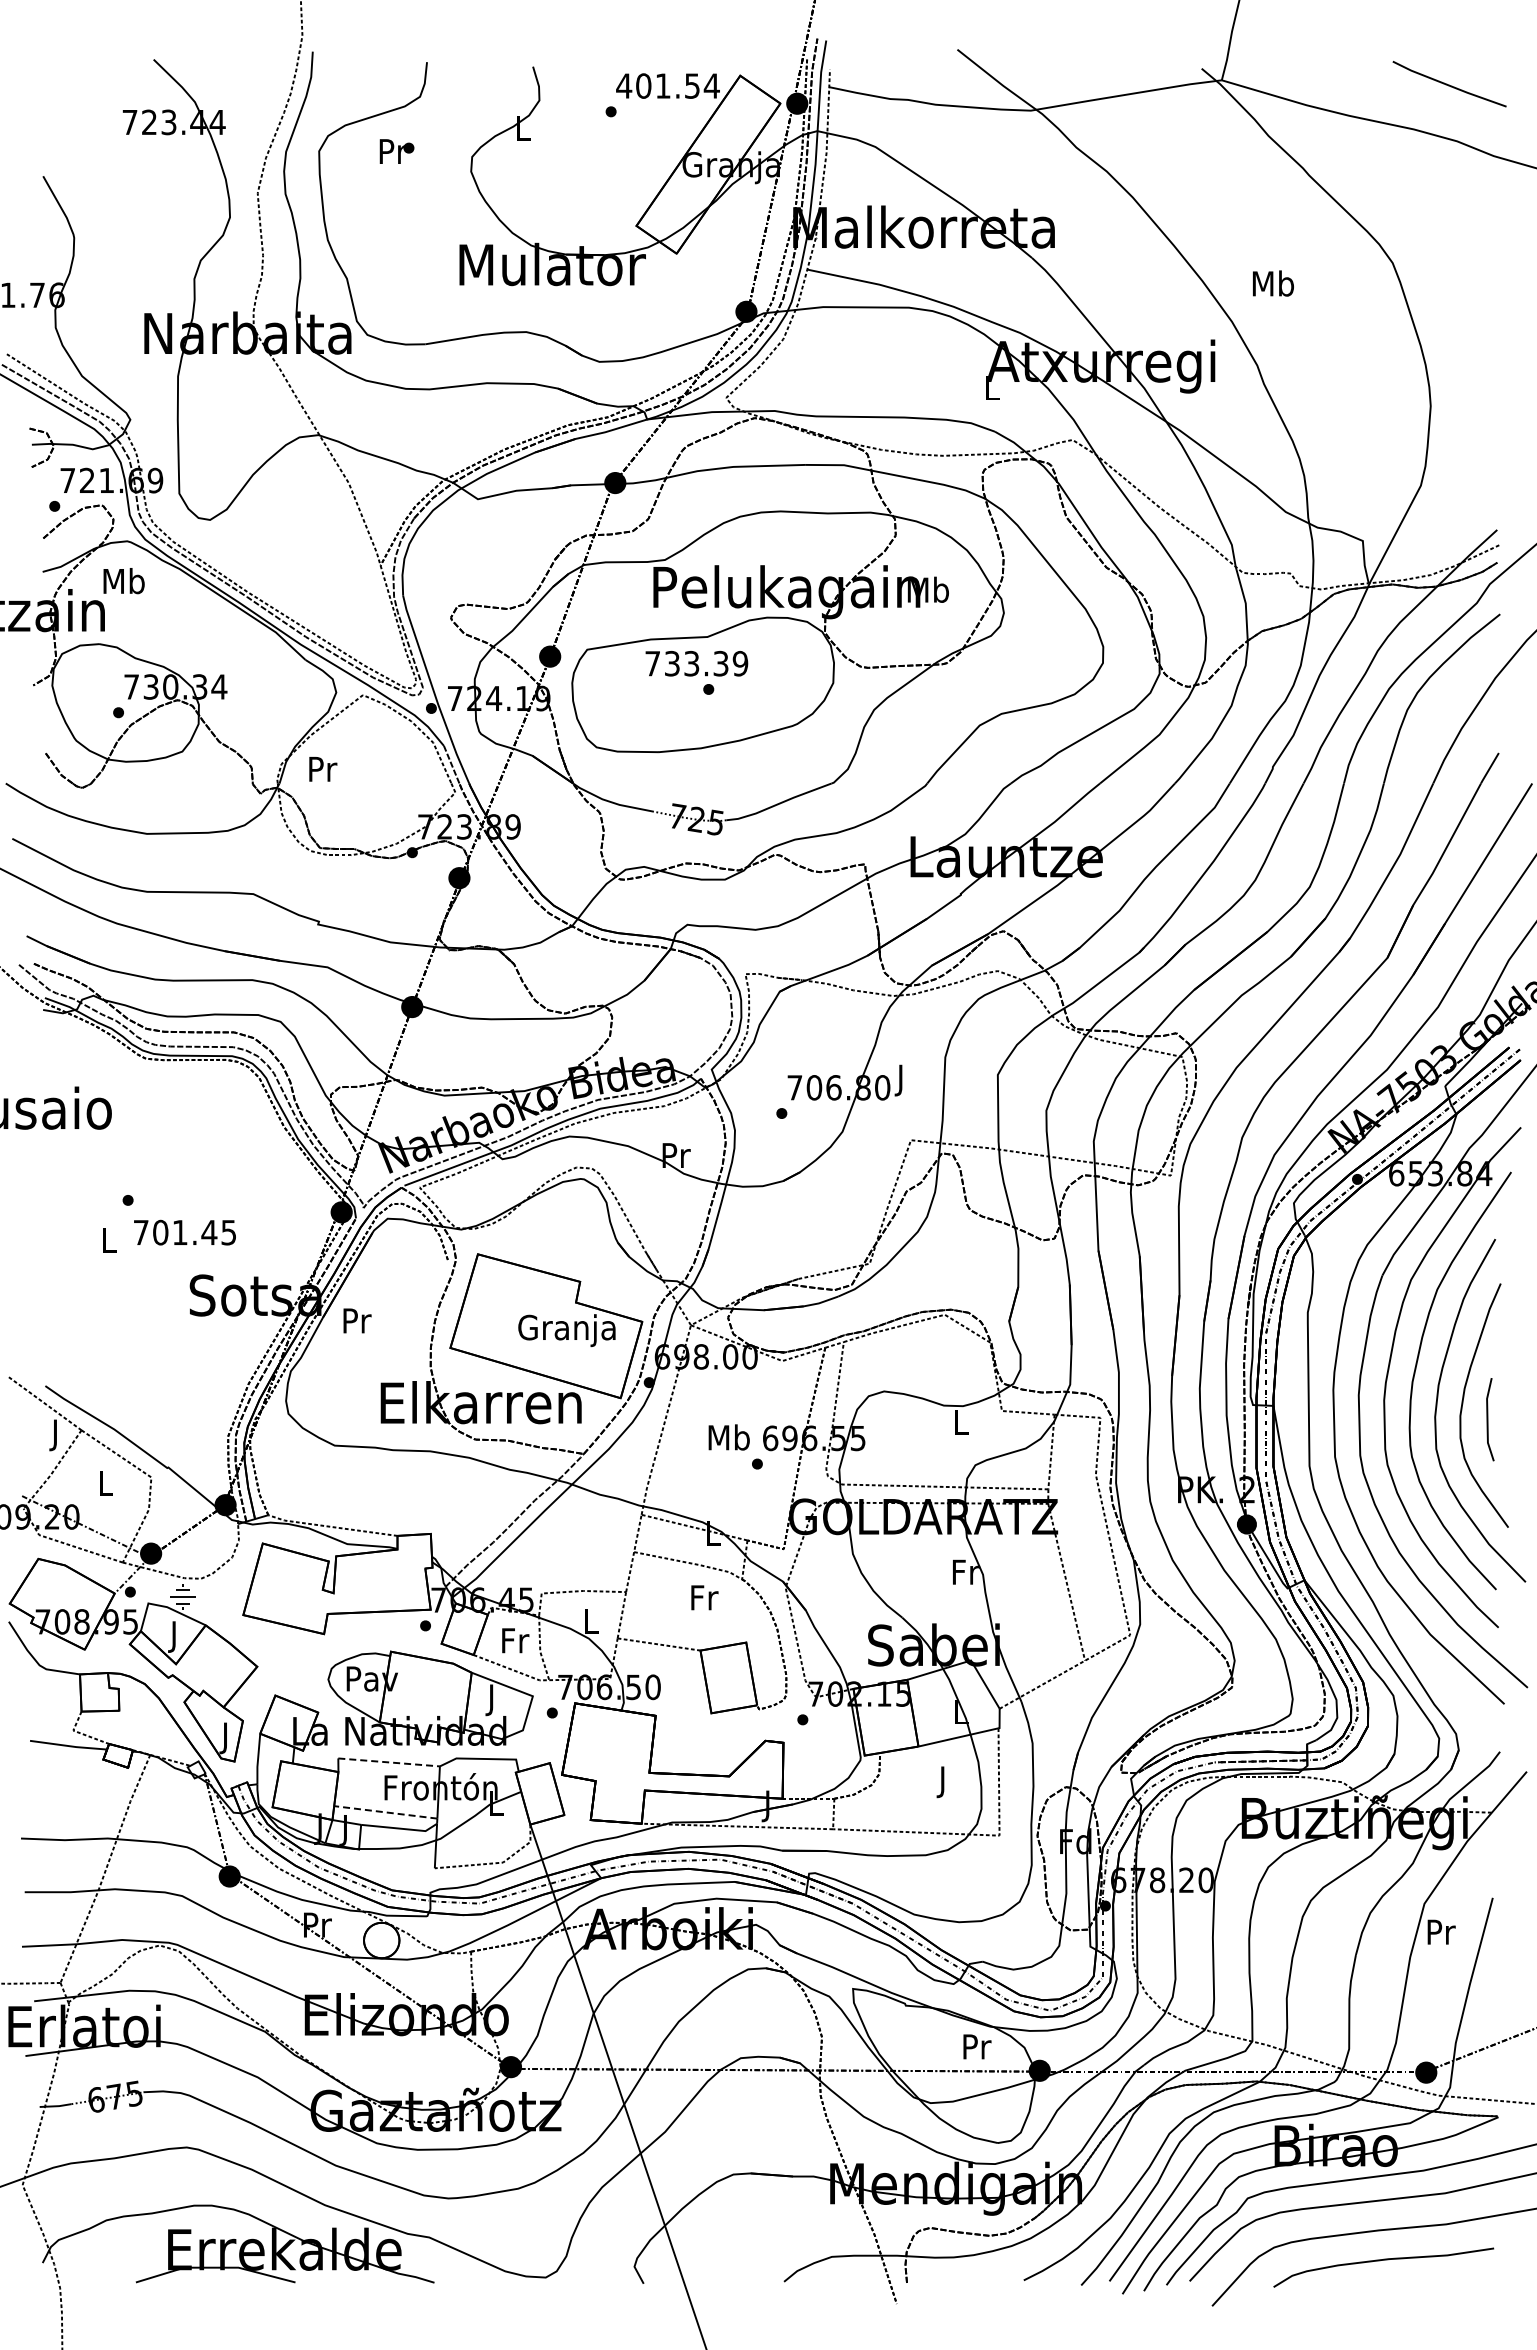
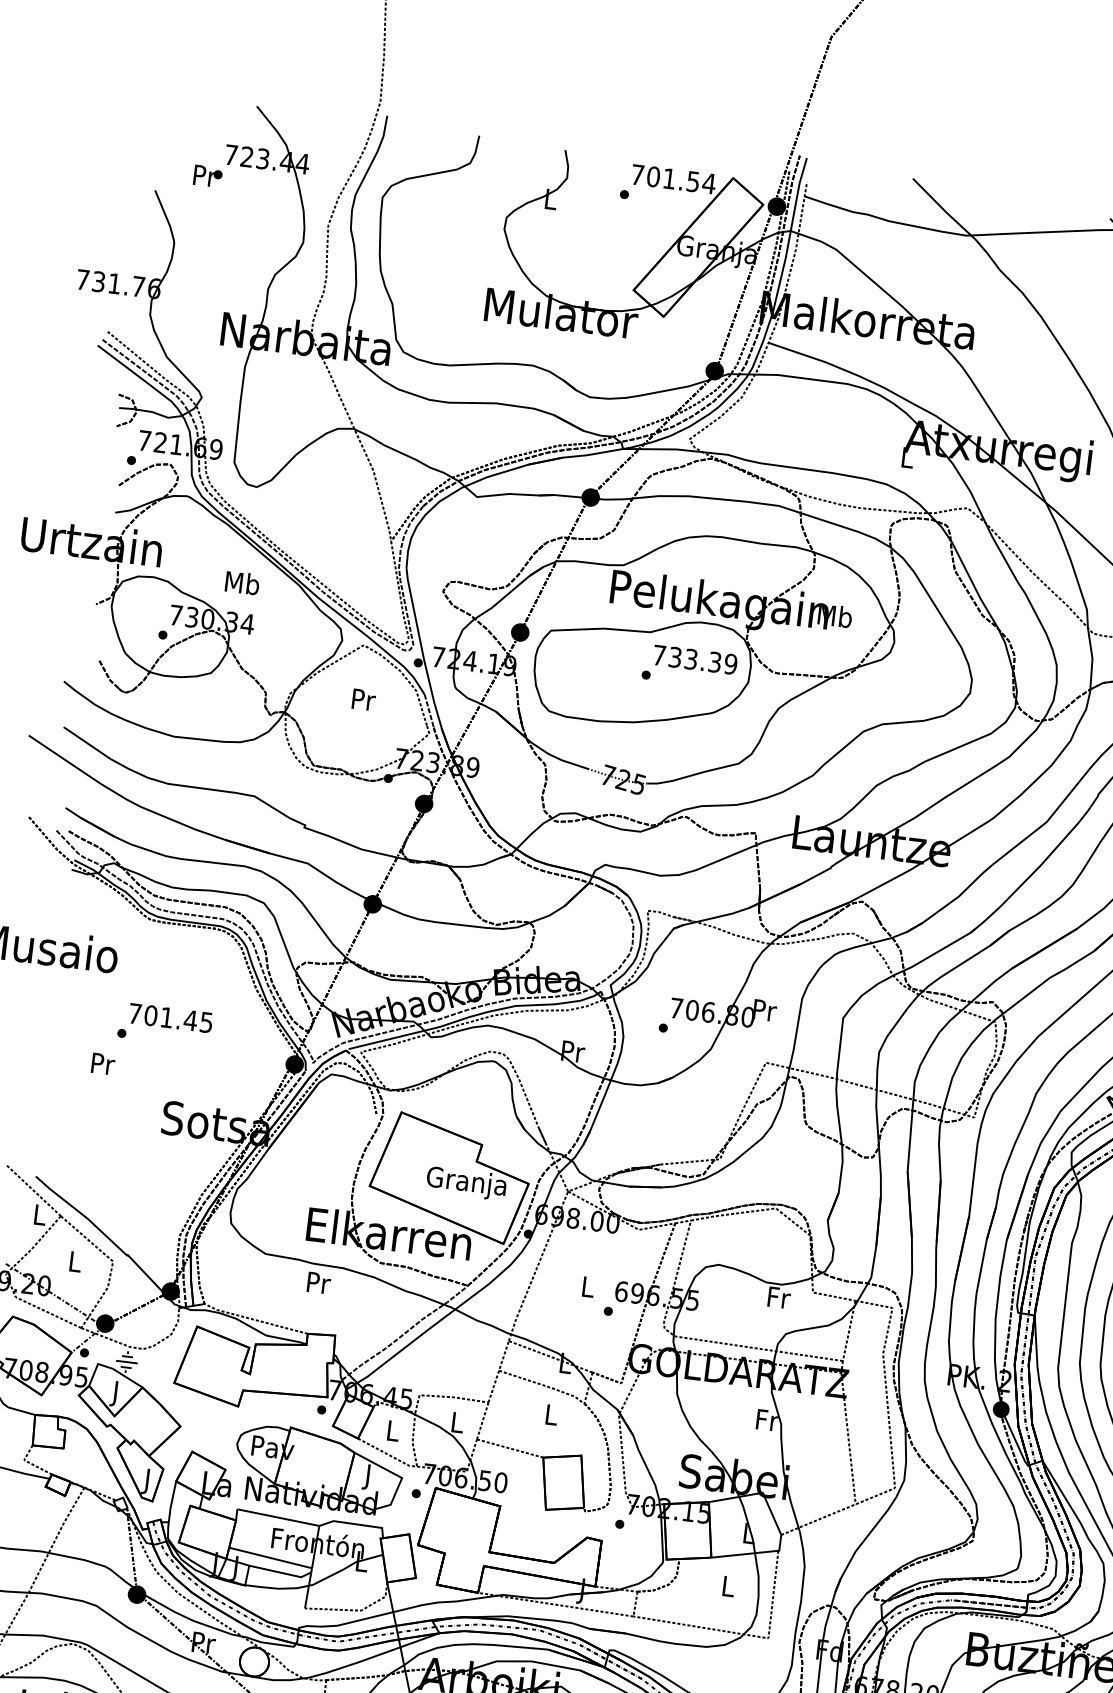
text: (624, 85) -> (637, 174), 401.54 -> 701.54
text: (396, 151) -> (207, 176), moved
text: (123, 581) -> (241, 583), moved
text: (696, 663) -> (695, 659), moved
text: (323, 769) -> (364, 700), moved
text: (902, 1080) -> (764, 1013), J -> Pr
text: (184, 1232) -> (170, 1017), moved
text: (110, 1239) -> (103, 1063), L -> Pr
text: (357, 1320) -> (319, 1282), moved
text: (961, 1422) -> (778, 1297), L -> Fr
text: (56, 1435) -> (39, 1217), J -> L
text: (728, 1437) -> (587, 1286), Mb -> L
text: (704, 1597) -> (551, 1414), Fr -> L
text: (515, 1640) -> (393, 1430), Fr -> L
line: (389, 1762) -> (278, 1517), dashed -> solid
text: (943, 1782) -> (728, 1589), J -> L
line: (385, 1812) -> (270, 1558), dashed -> solid

